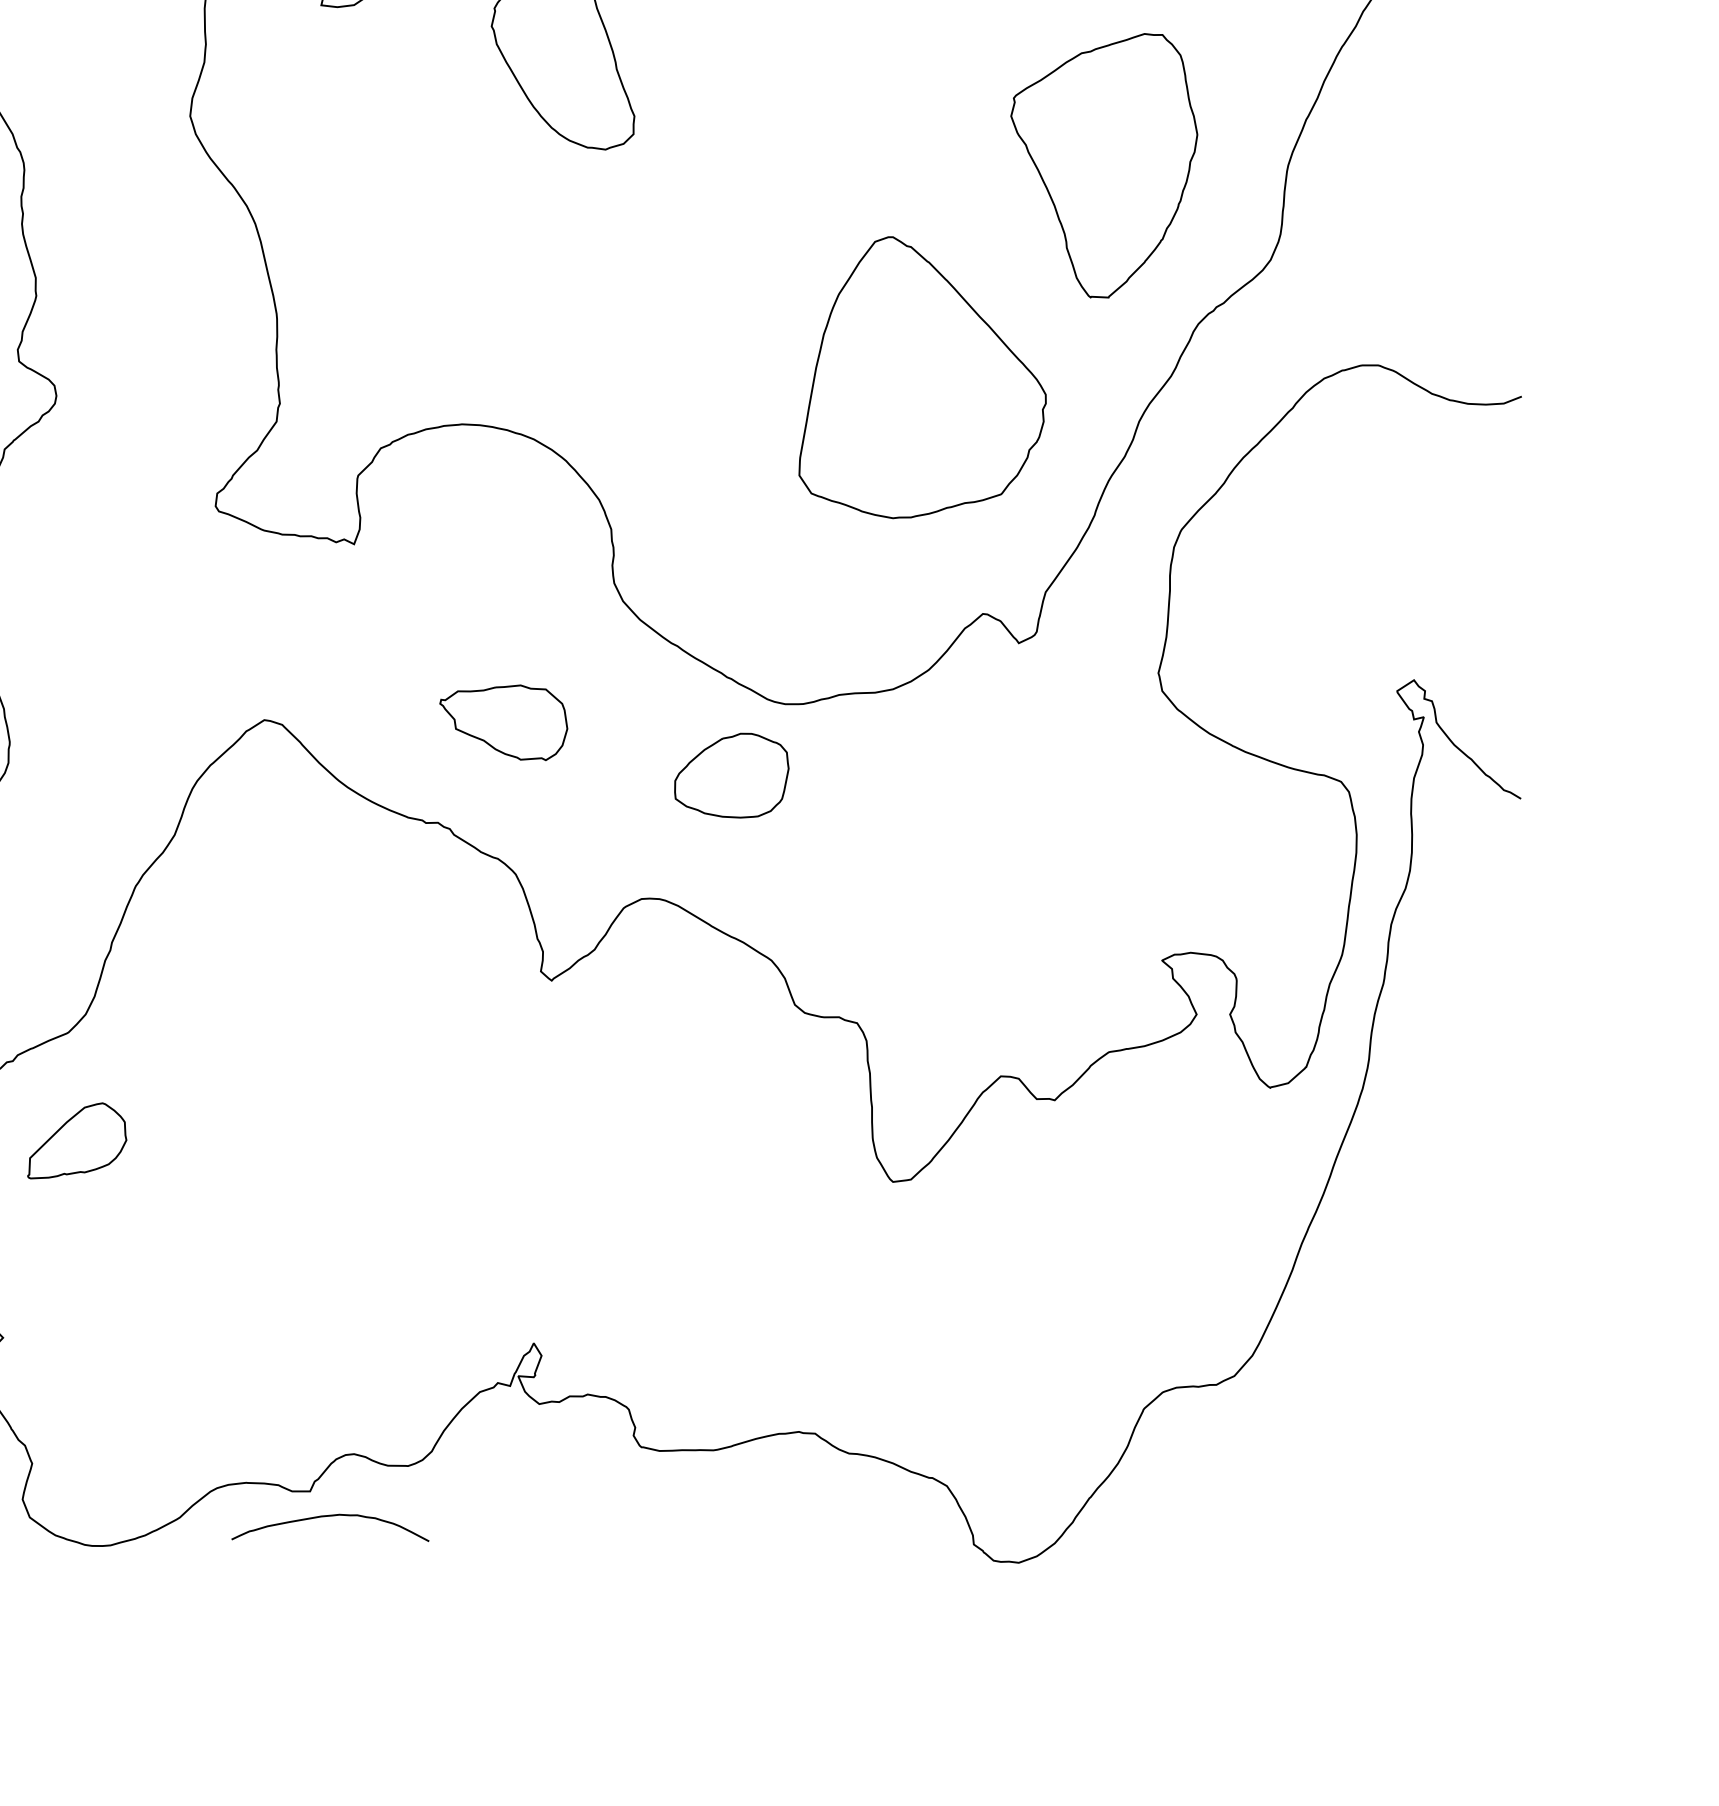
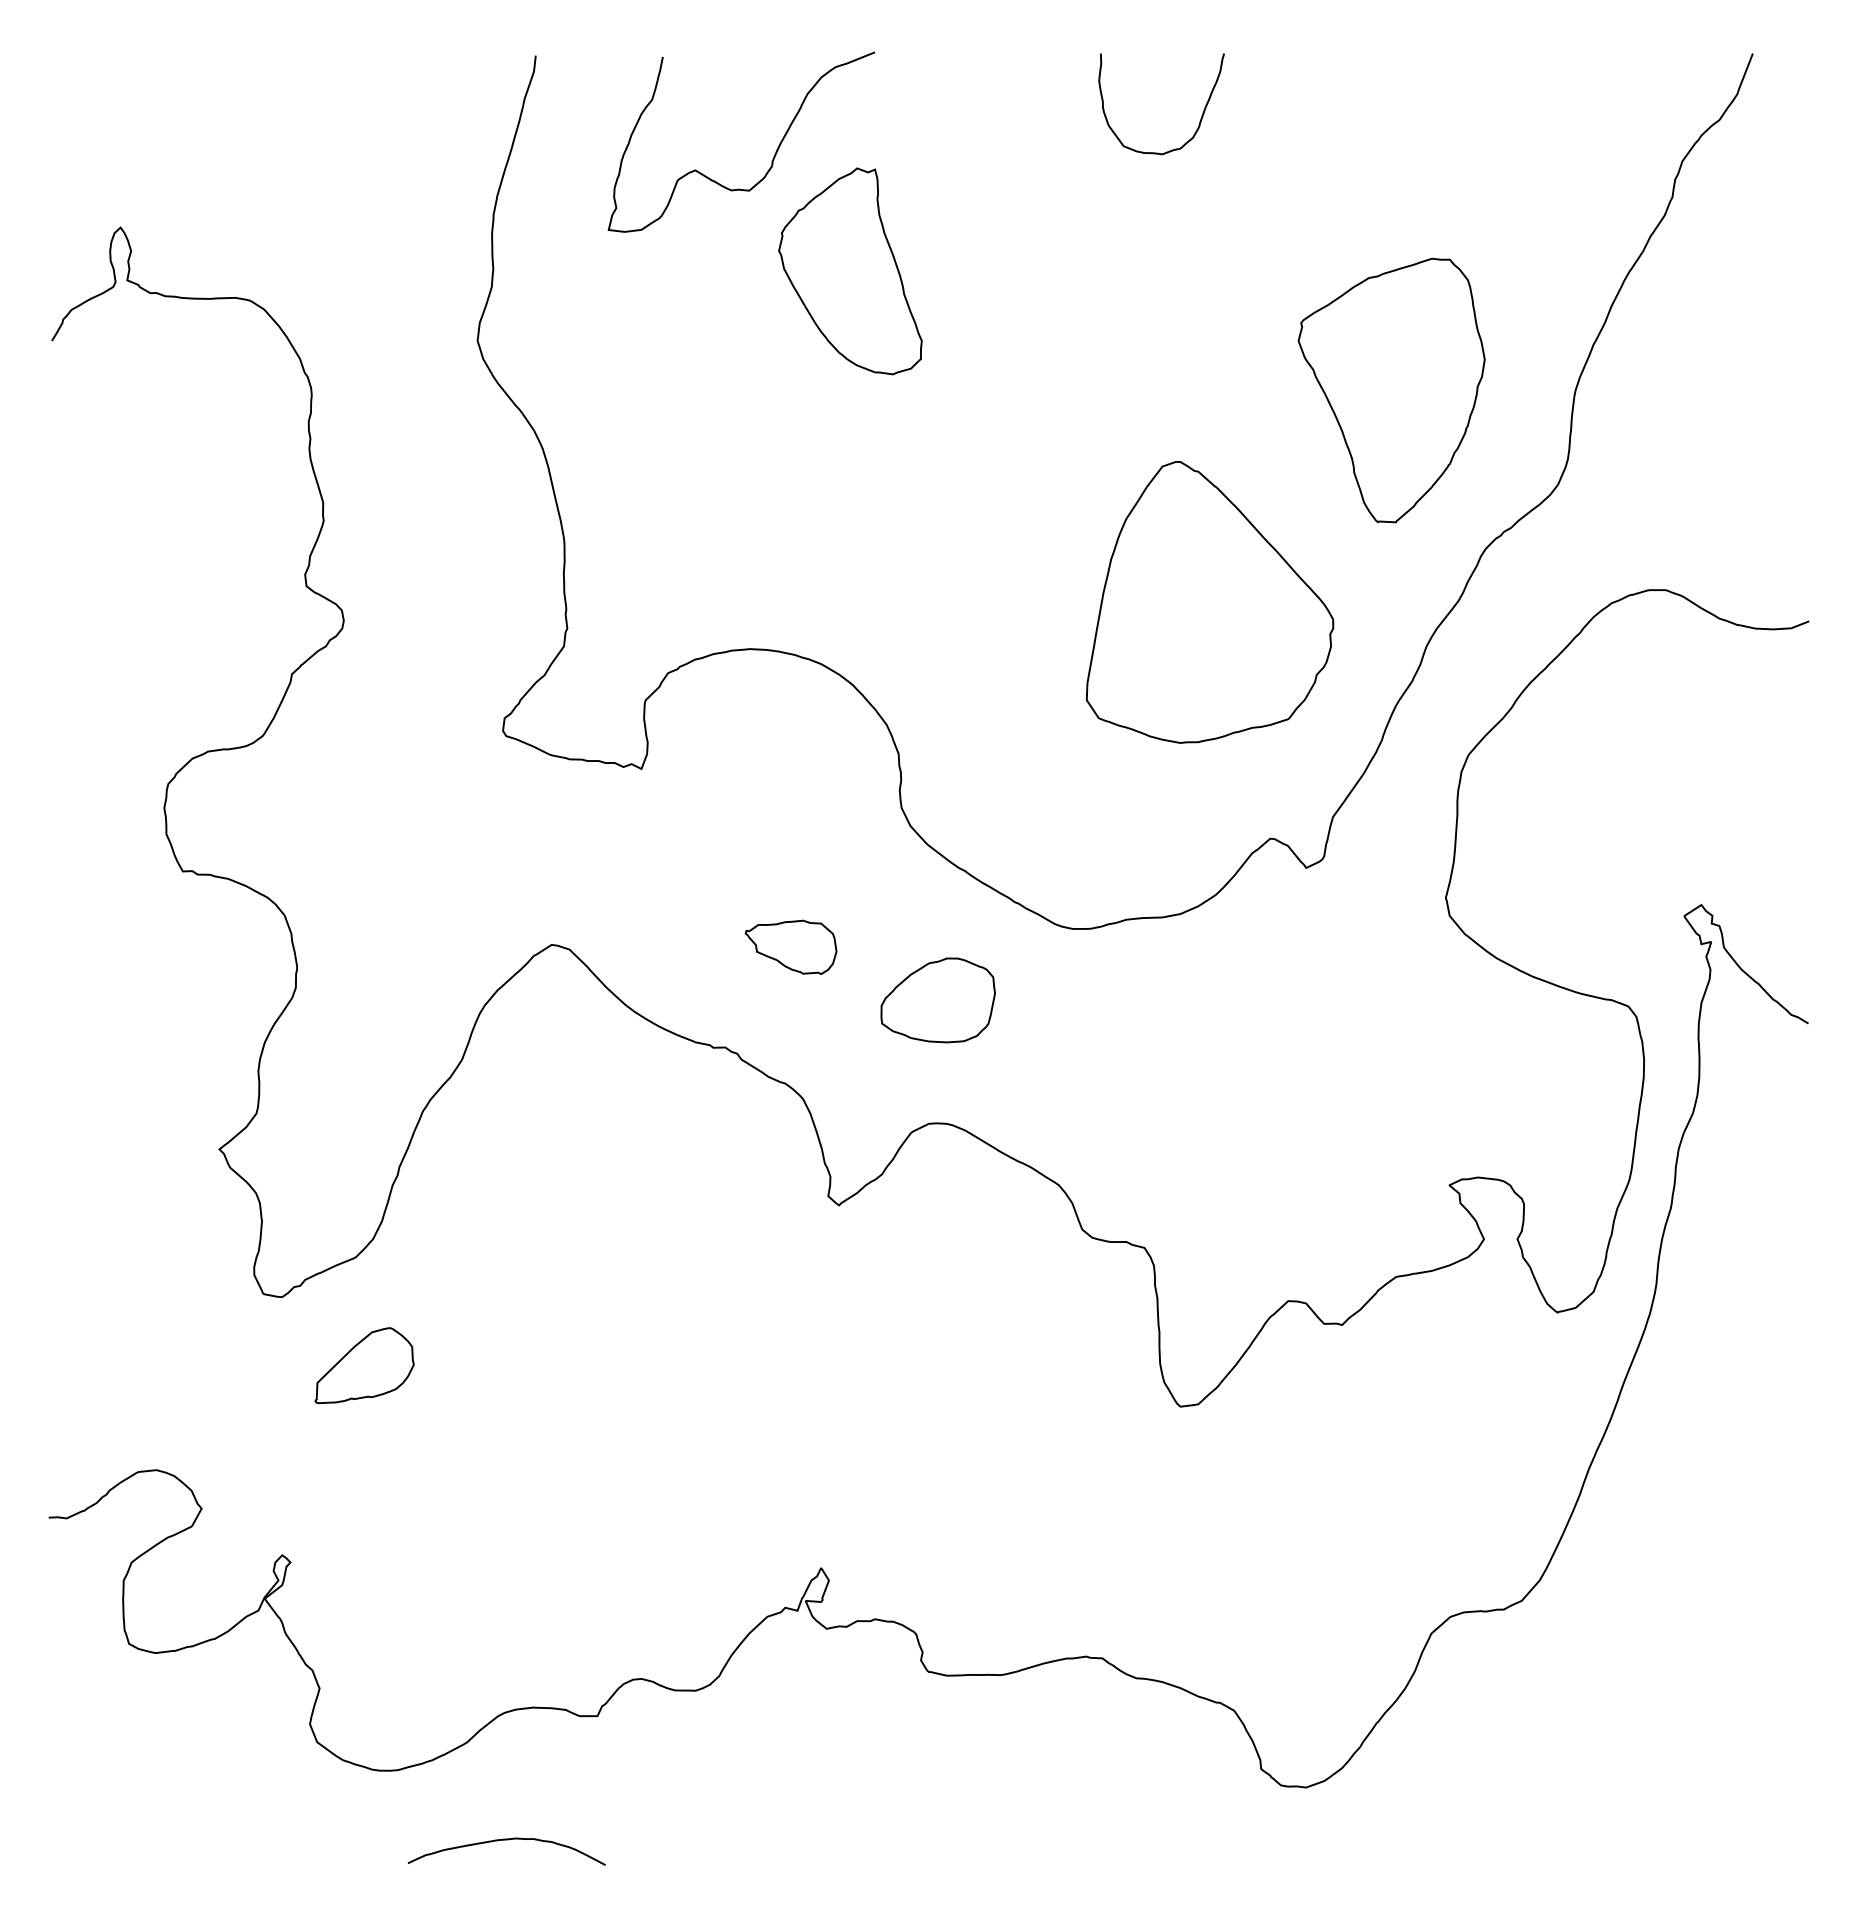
part: (503, 721) -> (790, 946), size x0.71
part: (731, 775) -> (937, 1000), moved
curve: (330, 1516) -> (506, 1840), moved

